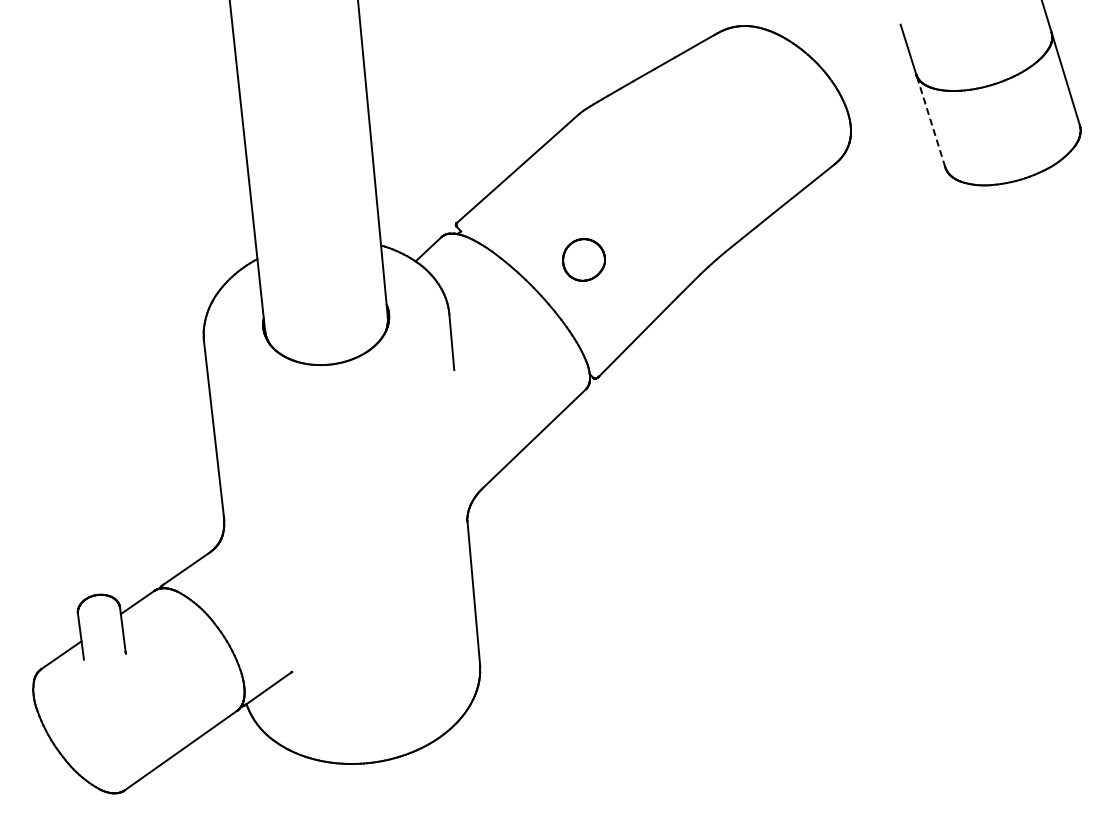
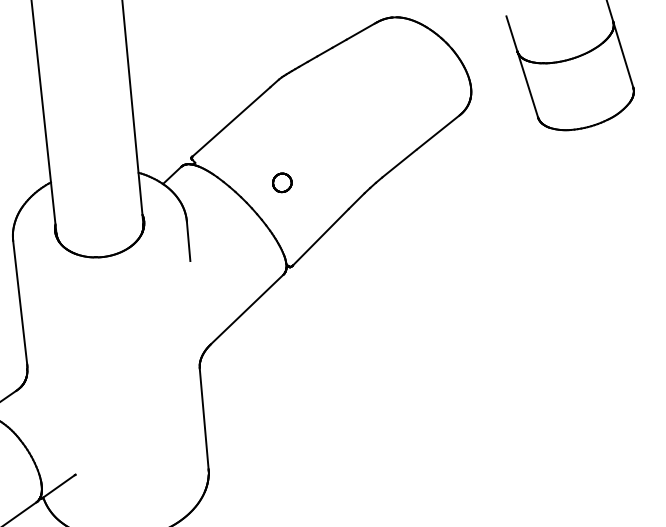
line: (930, 120) -> (527, 84), dashed -> solid
part: (584, 259) -> (282, 182), size x0.62

